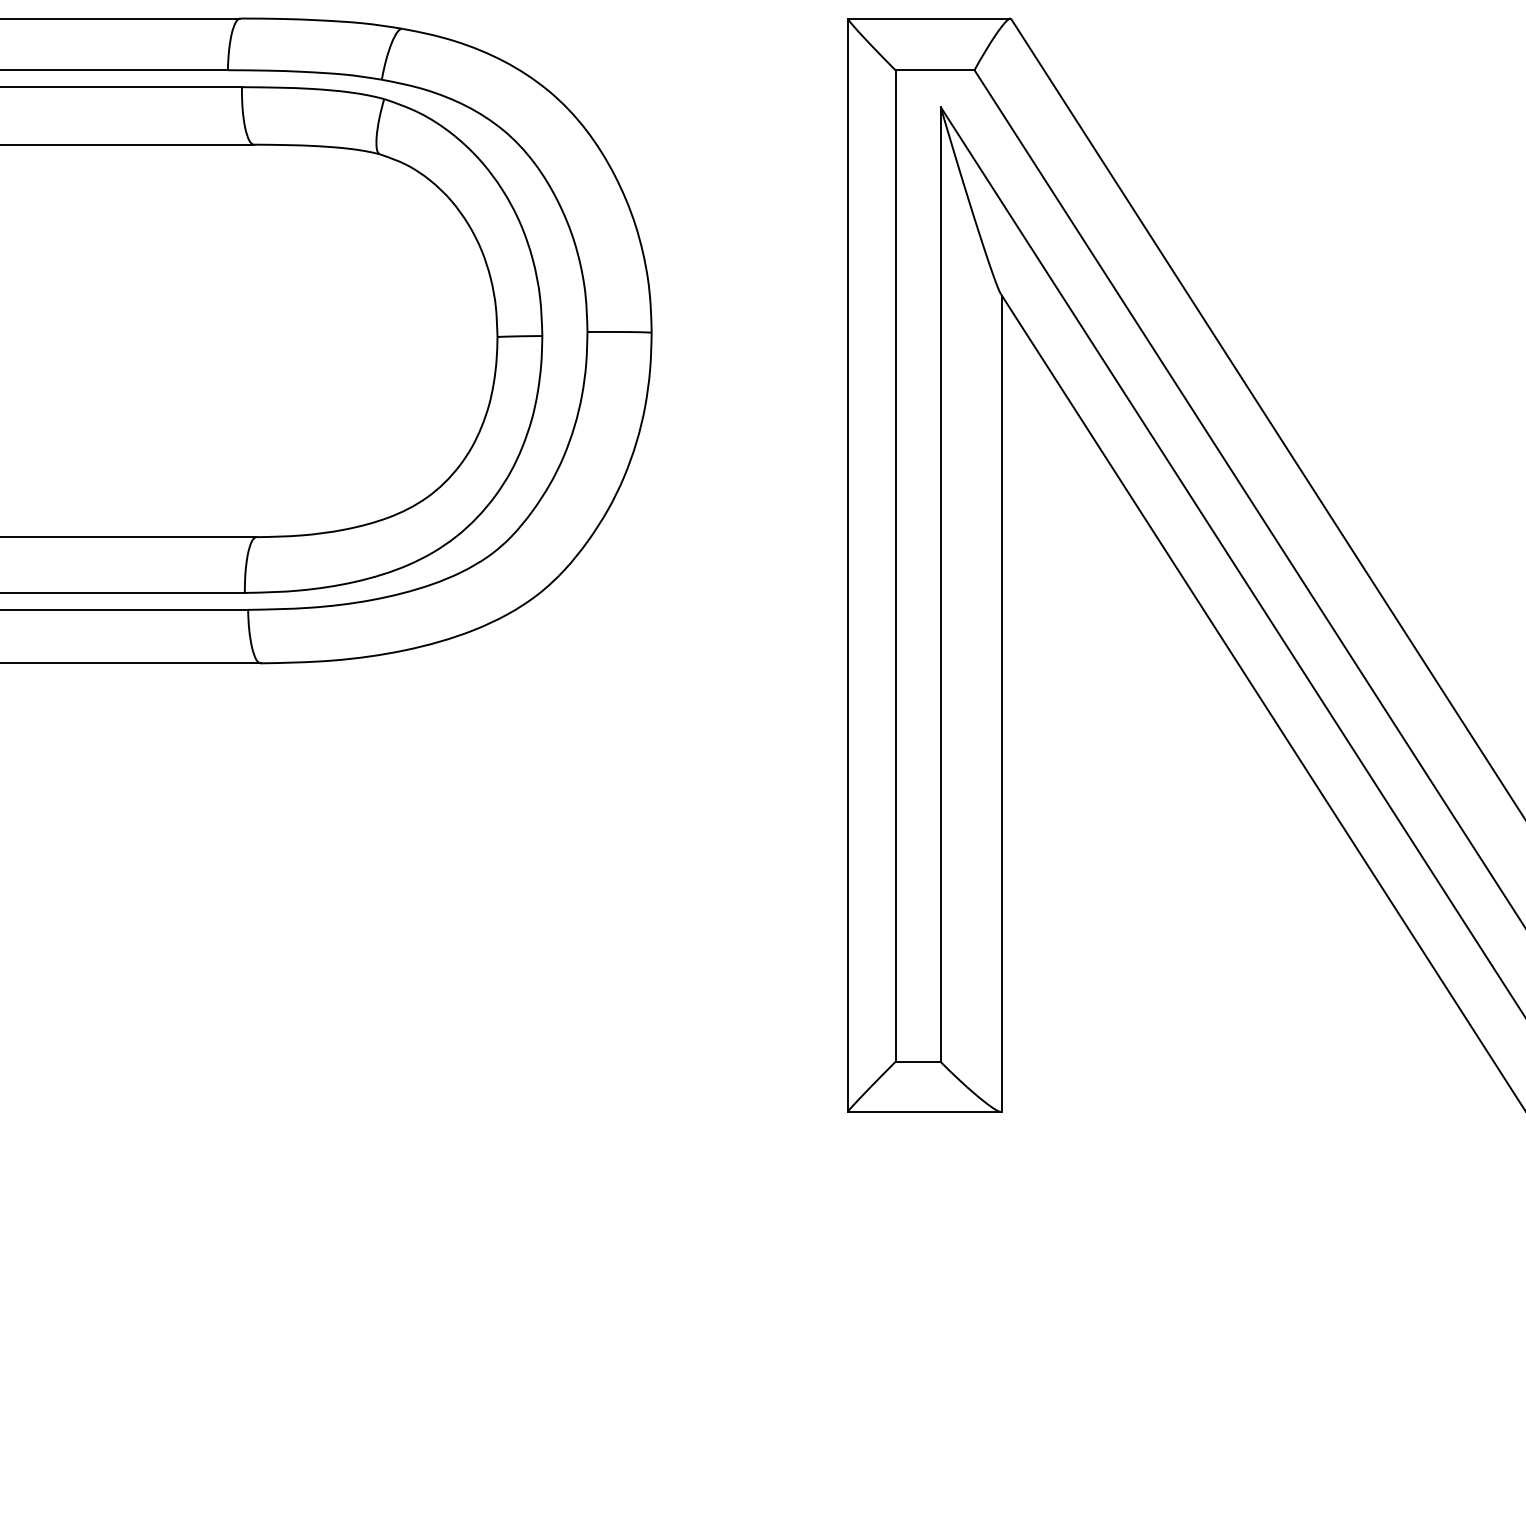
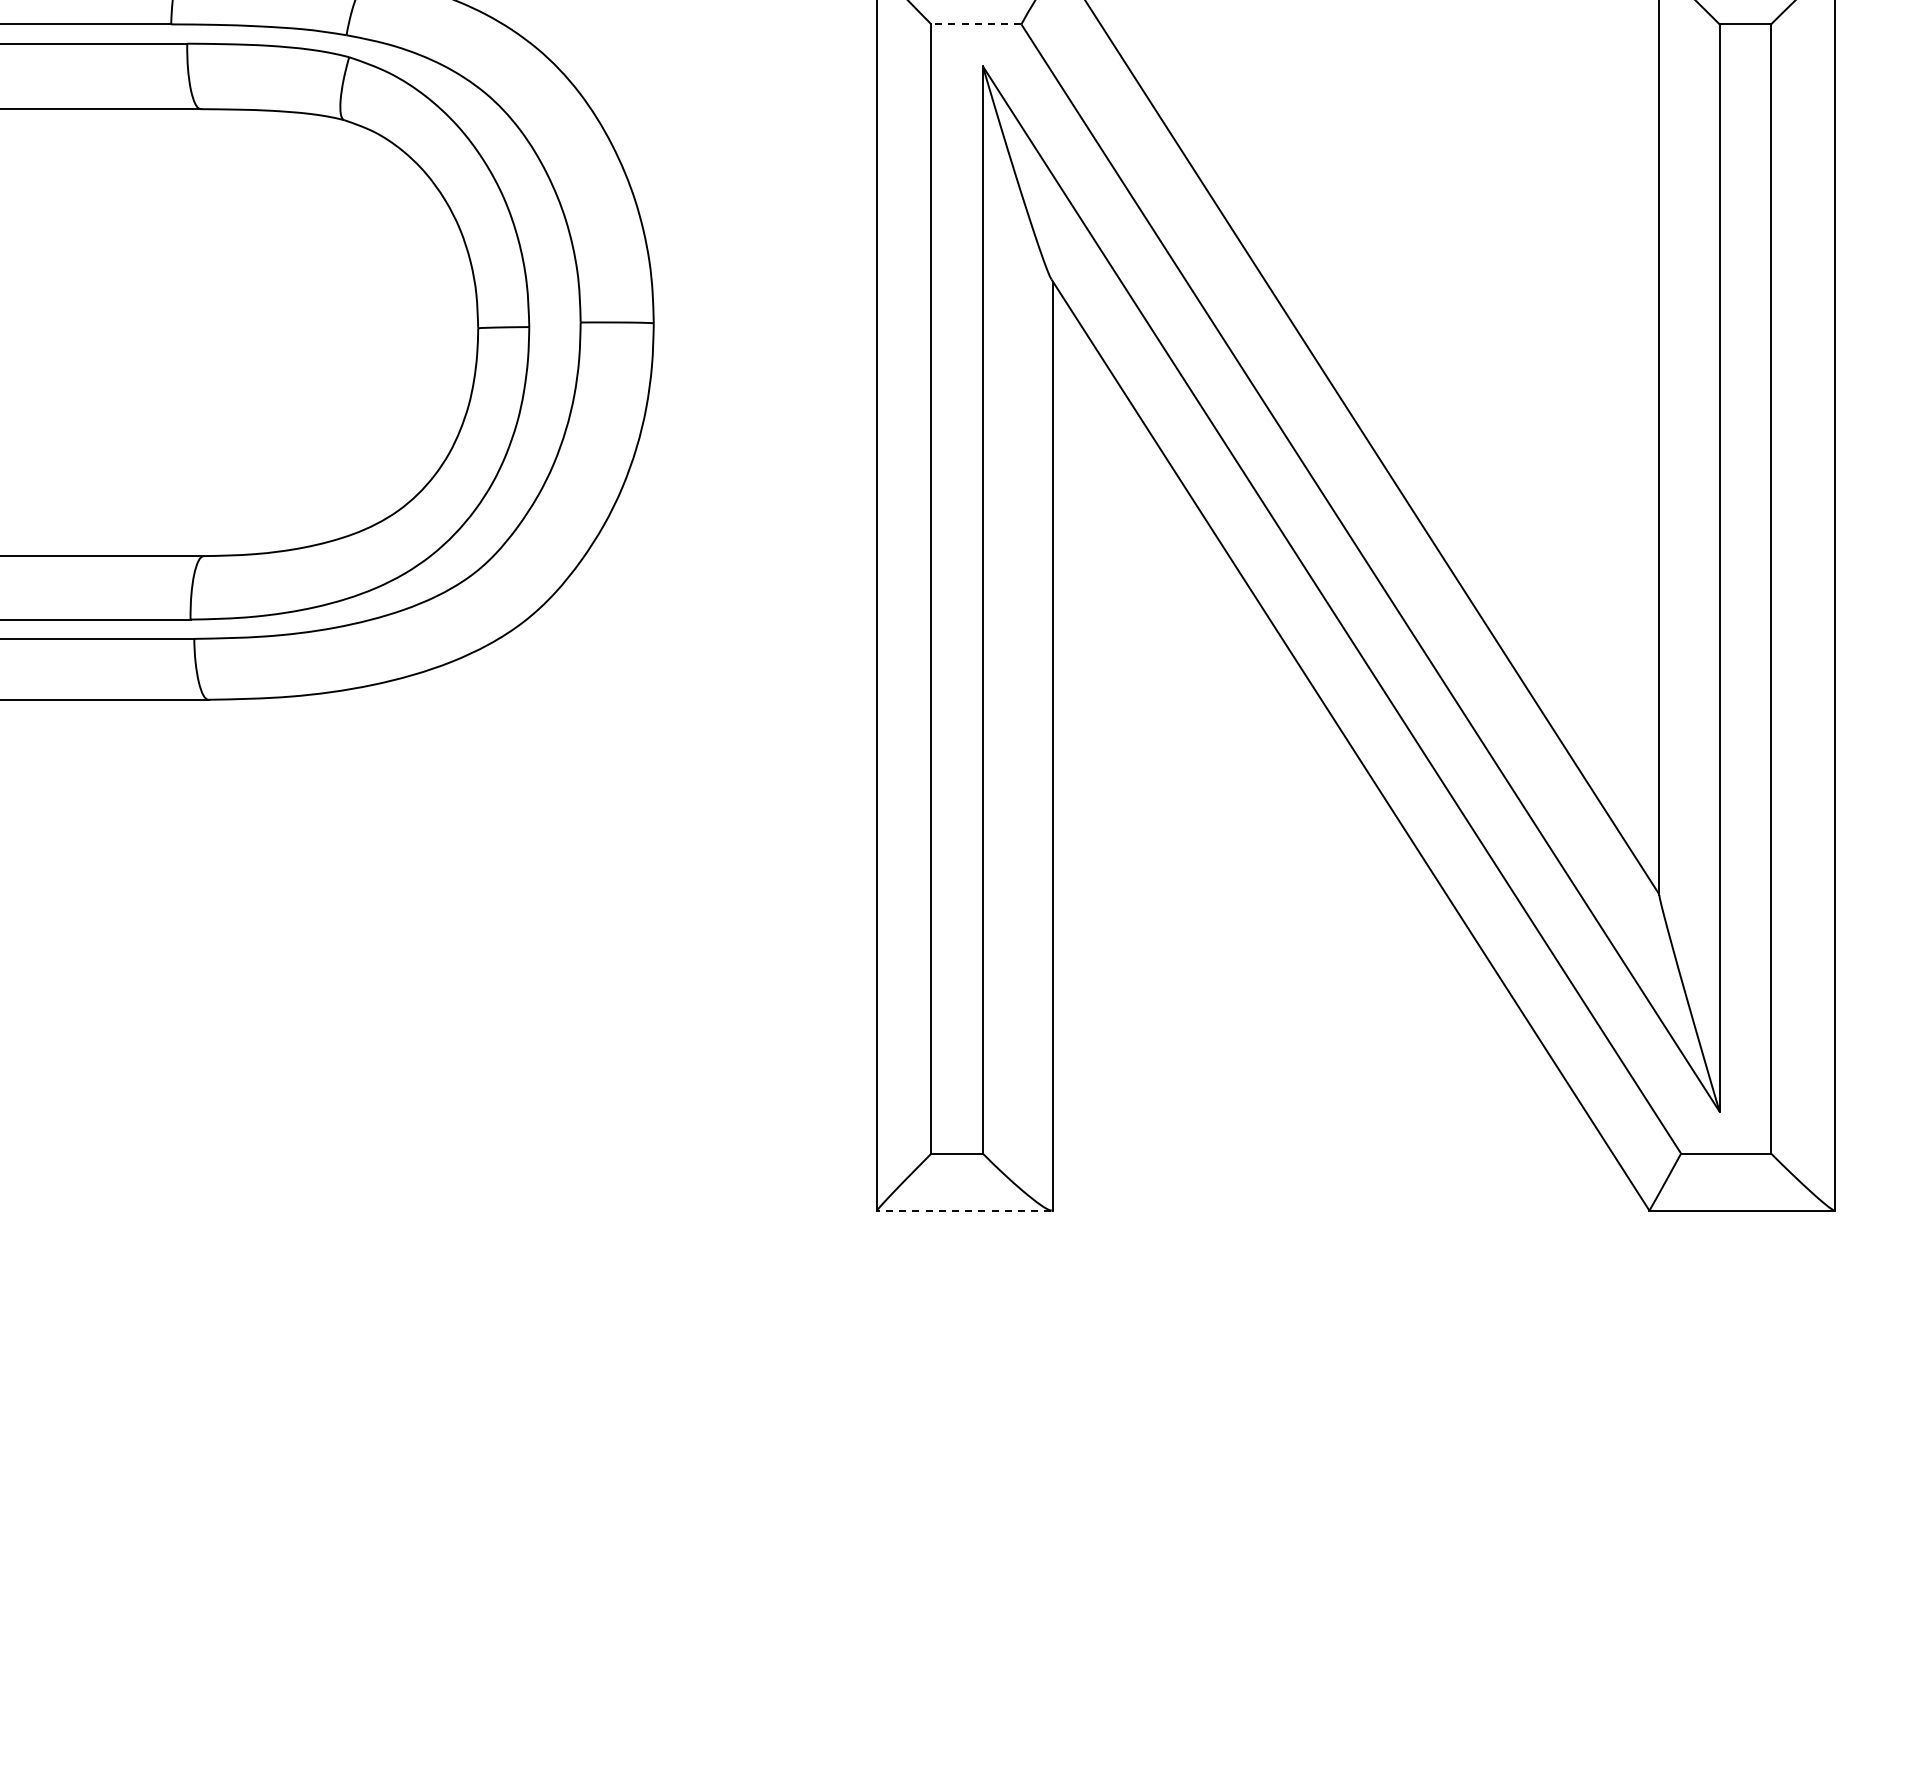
line: (935, 70) -> (976, 24), solid -> dashed
line: (923, 1111) -> (963, 1210), solid -> dashed

